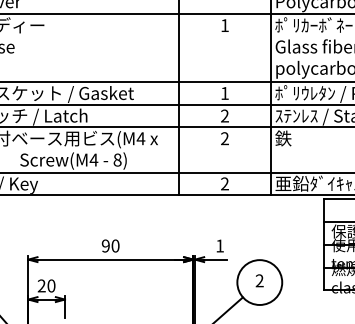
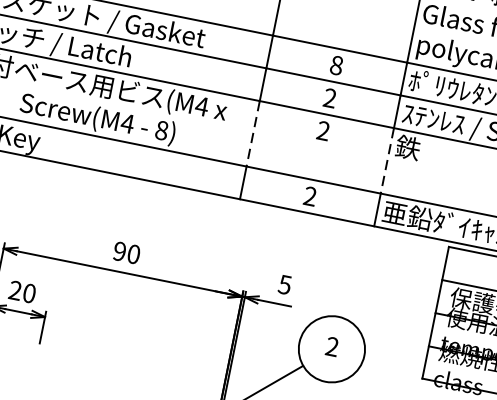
text: (224, 93) -> (336, 65), 1 -> 8
line: (178, 150) -> (252, 134), solid -> dashed
line: (271, 150) -> (387, 161), solid -> dashed
text: (219, 245) -> (284, 283), 1 -> 5

